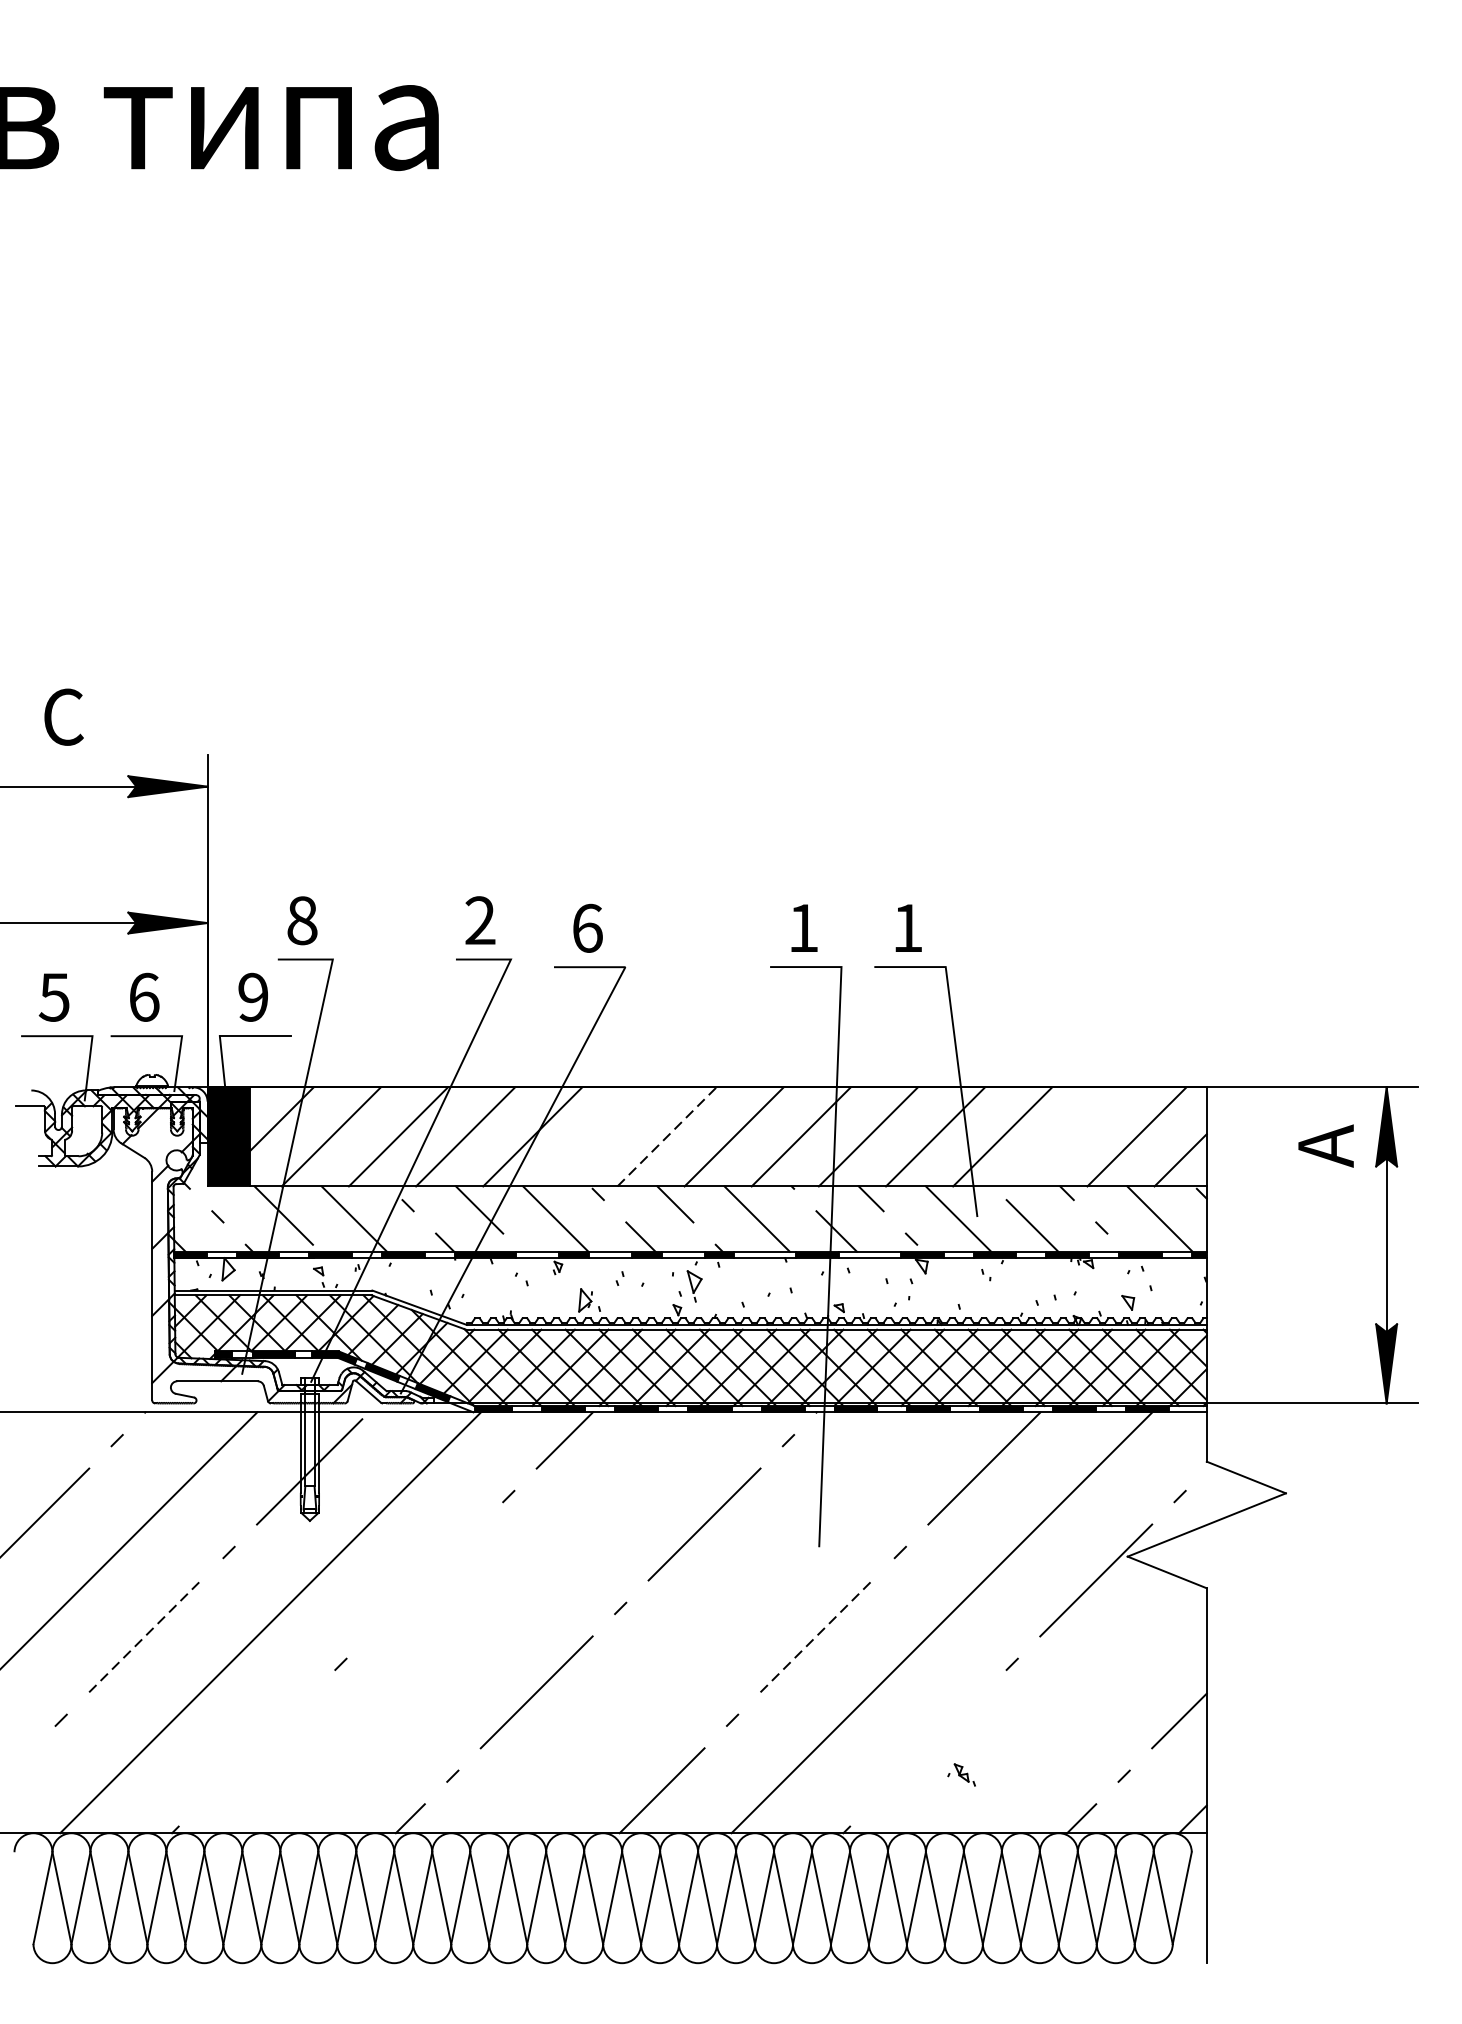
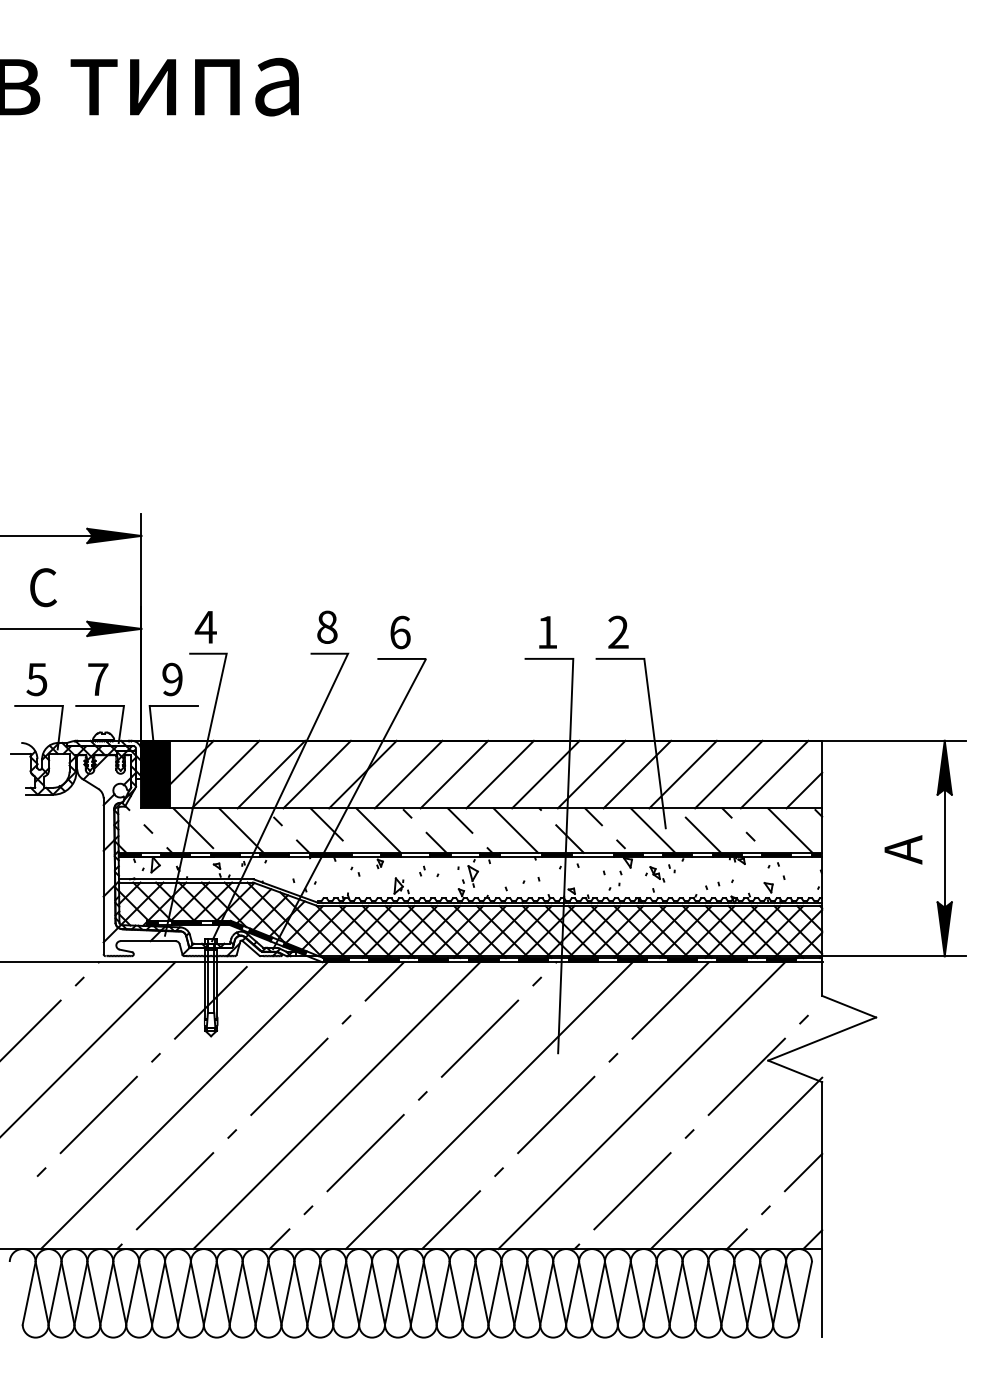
text: (63, 717) -> (43, 587), moved
text: (301, 919) -> (205, 626), 8 -> 4
text: (480, 919) -> (327, 626), 2 -> 8
text: (907, 926) -> (618, 631), 1 -> 2
text: (144, 997) -> (98, 679), 6 -> 7
line: (599, 1136) -> (408, 774), added
line: (667, 1136) -> (454, 774), dashed -> solid
line: (1069, 1136) -> (728, 774), added
text: (1326, 1145) -> (903, 849), moved
line: (425, 1579) -> (289, 1076), added
line: (493, 1622) -> (336, 1105), added
line: (717, 1622) -> (488, 1105), added
line: (144, 1635) -> (98, 1114), dashed -> solid
line: (816, 1635) -> (556, 1114), dashed -> solid
line: (1081, 1707) -> (736, 1163), added
line: (256, 1748) -> (174, 1191), added
line: (928, 1748) -> (632, 1191), added
part: (962, 1775) -> (655, 874), moved

